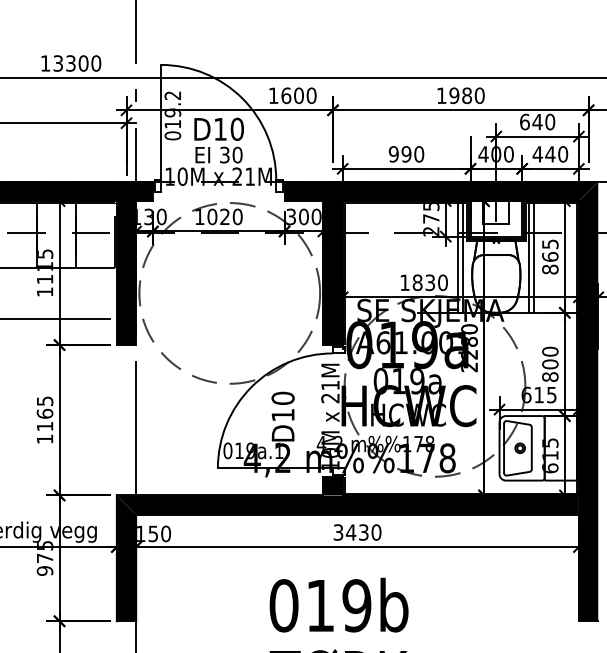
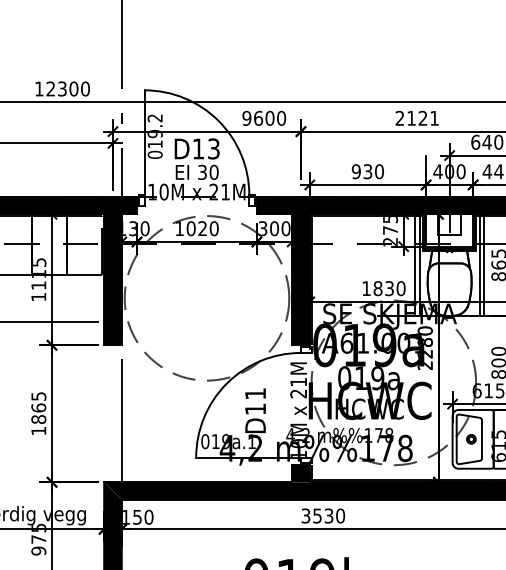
text: (57, 63) -> (50, 89), 13300 -> 12300
text: (273, 95) -> (246, 118), 1600 -> 9600
text: (460, 95) -> (417, 118), 1980 -> 2121
text: (236, 128) -> (213, 148), D10 -> D13
text: (406, 154) -> (367, 171), 990 -> 930
text: (282, 397) -> (255, 393), D10 -> D11
text: (44, 426) -> (38, 419), 1165 -> 1865
text: (350, 532) -> (316, 515), 3430 -> 3530

